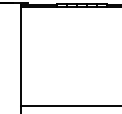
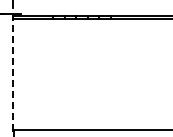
line: (21, 56) -> (13, 74), solid -> dashed

